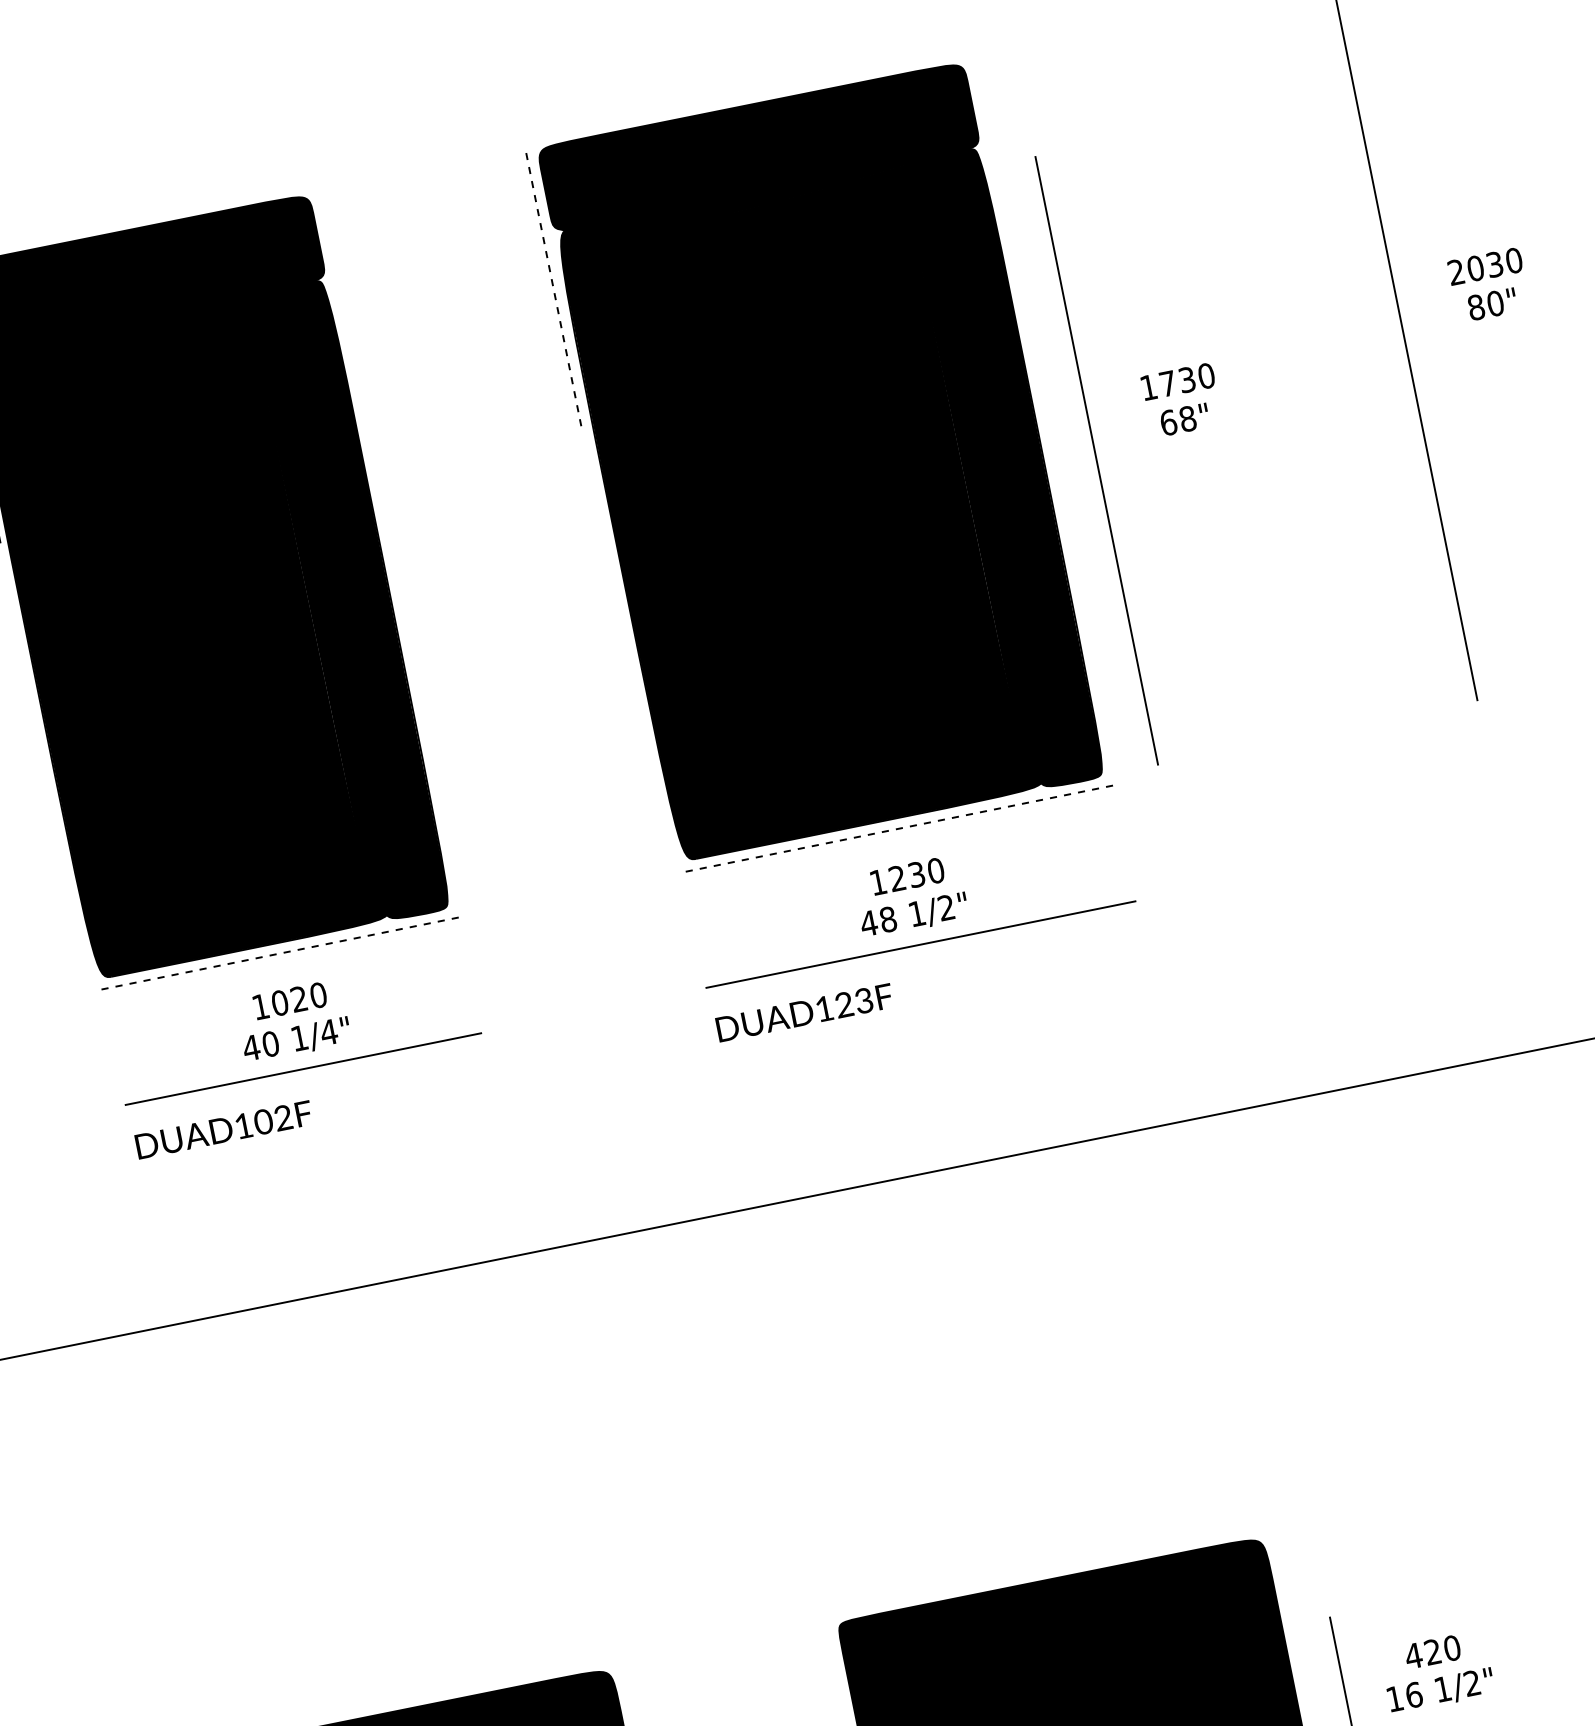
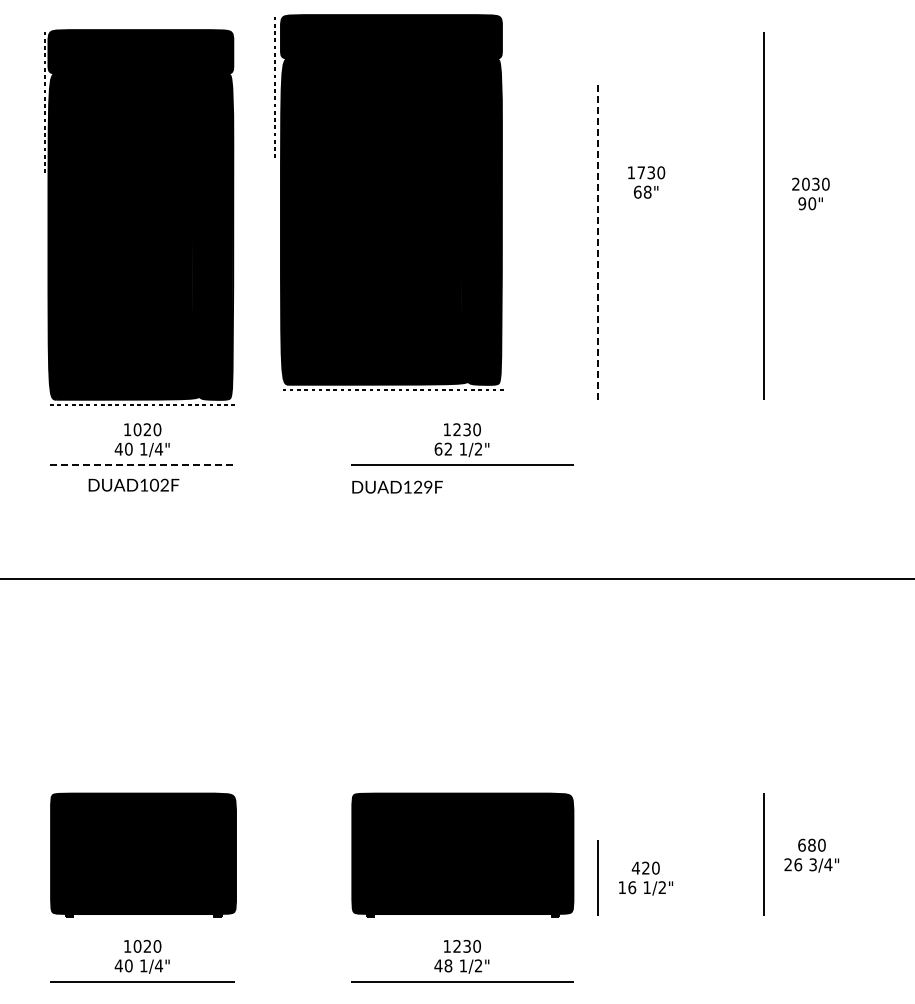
text: (1476, 306) -> (802, 203), 80" -> 90"
text: (1181, 400) -> (646, 182), moved
line: (1097, 459) -> (598, 241), solid -> dashed
part: (817, 467) -> (388, 202), moved
text: (878, 920) -> (443, 448), 48 -> 62
text: (864, 1001) -> (428, 487), DUAD123F -> DUAD129F
line: (305, 1067) -> (143, 464), solid -> dashed
text: (222, 1128) -> (133, 484), moved

